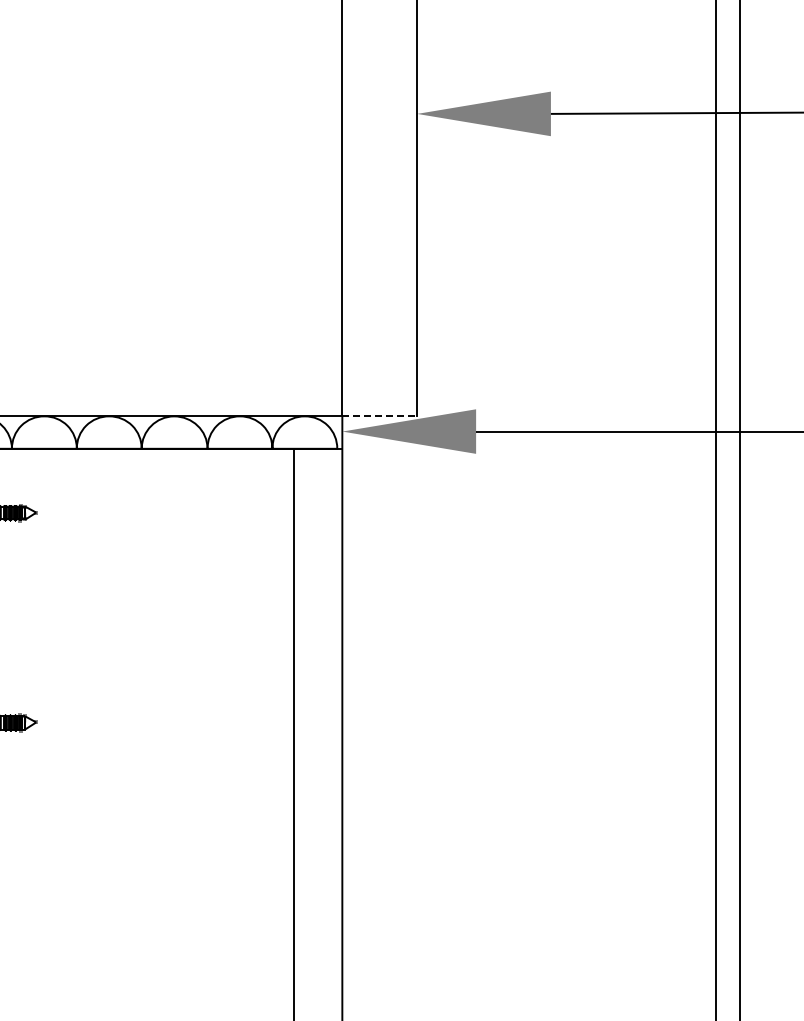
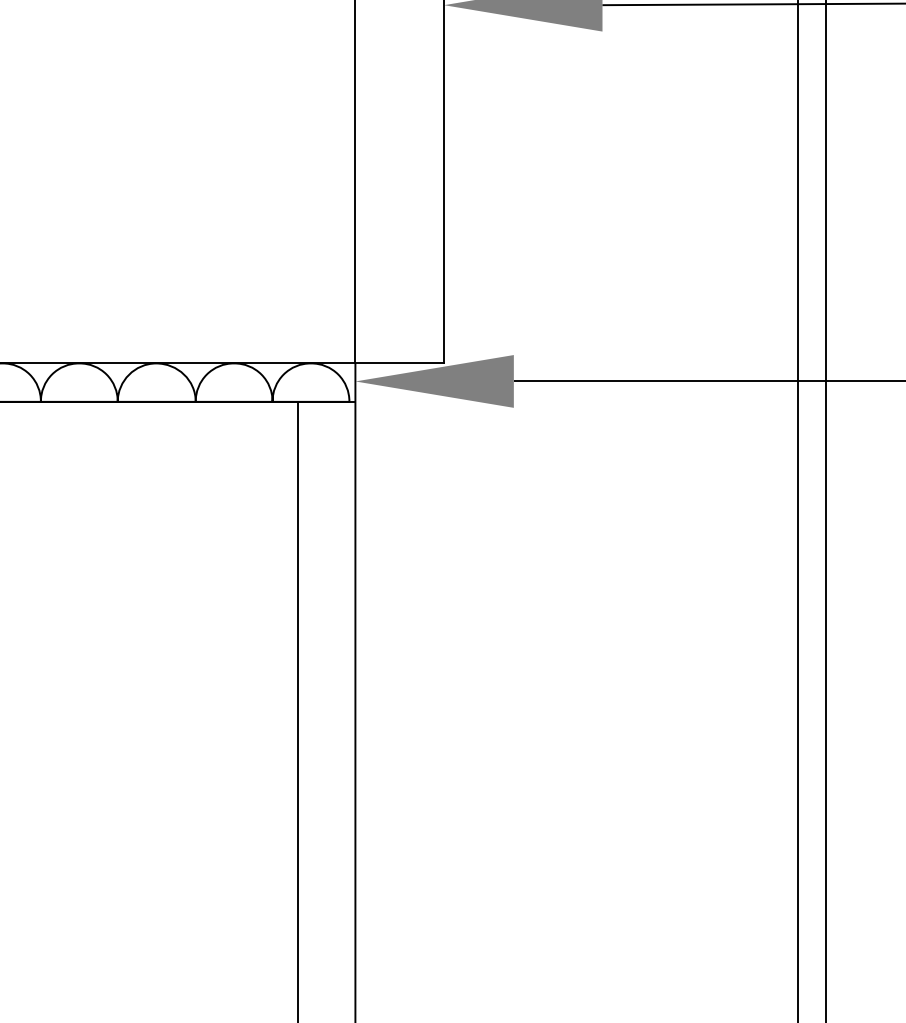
line: (380, 416) -> (400, 363), dashed -> solid

